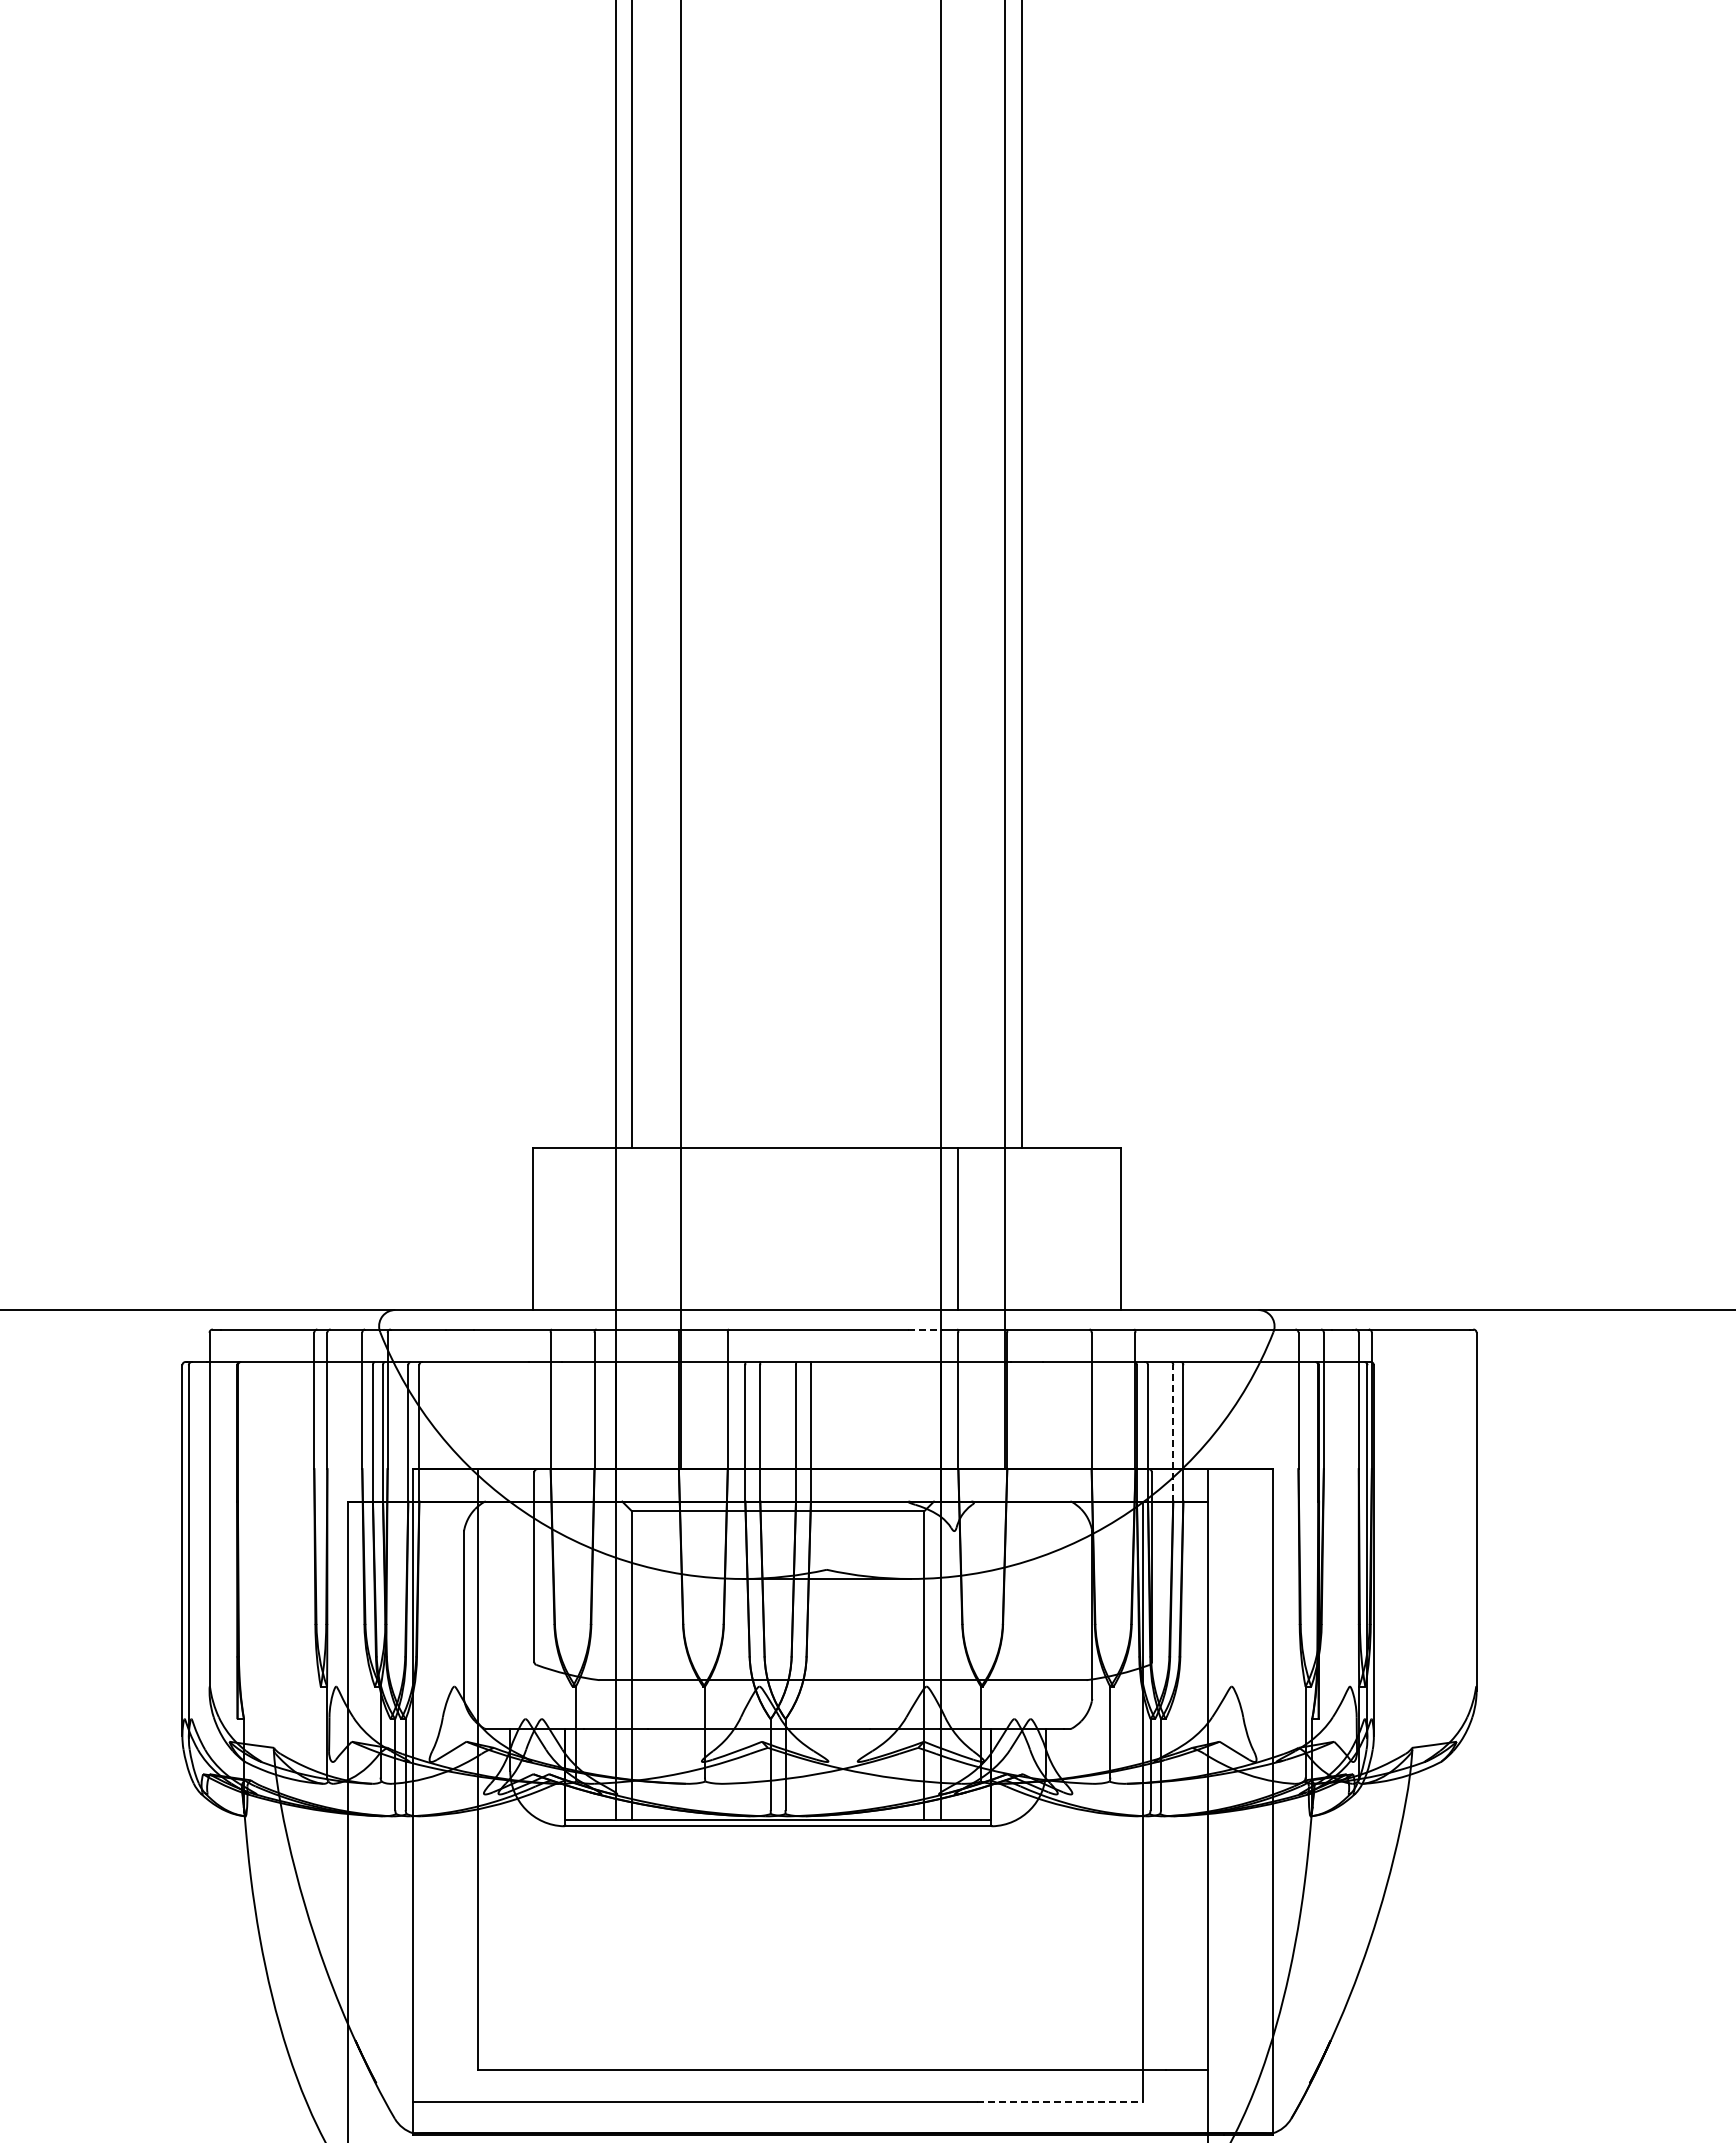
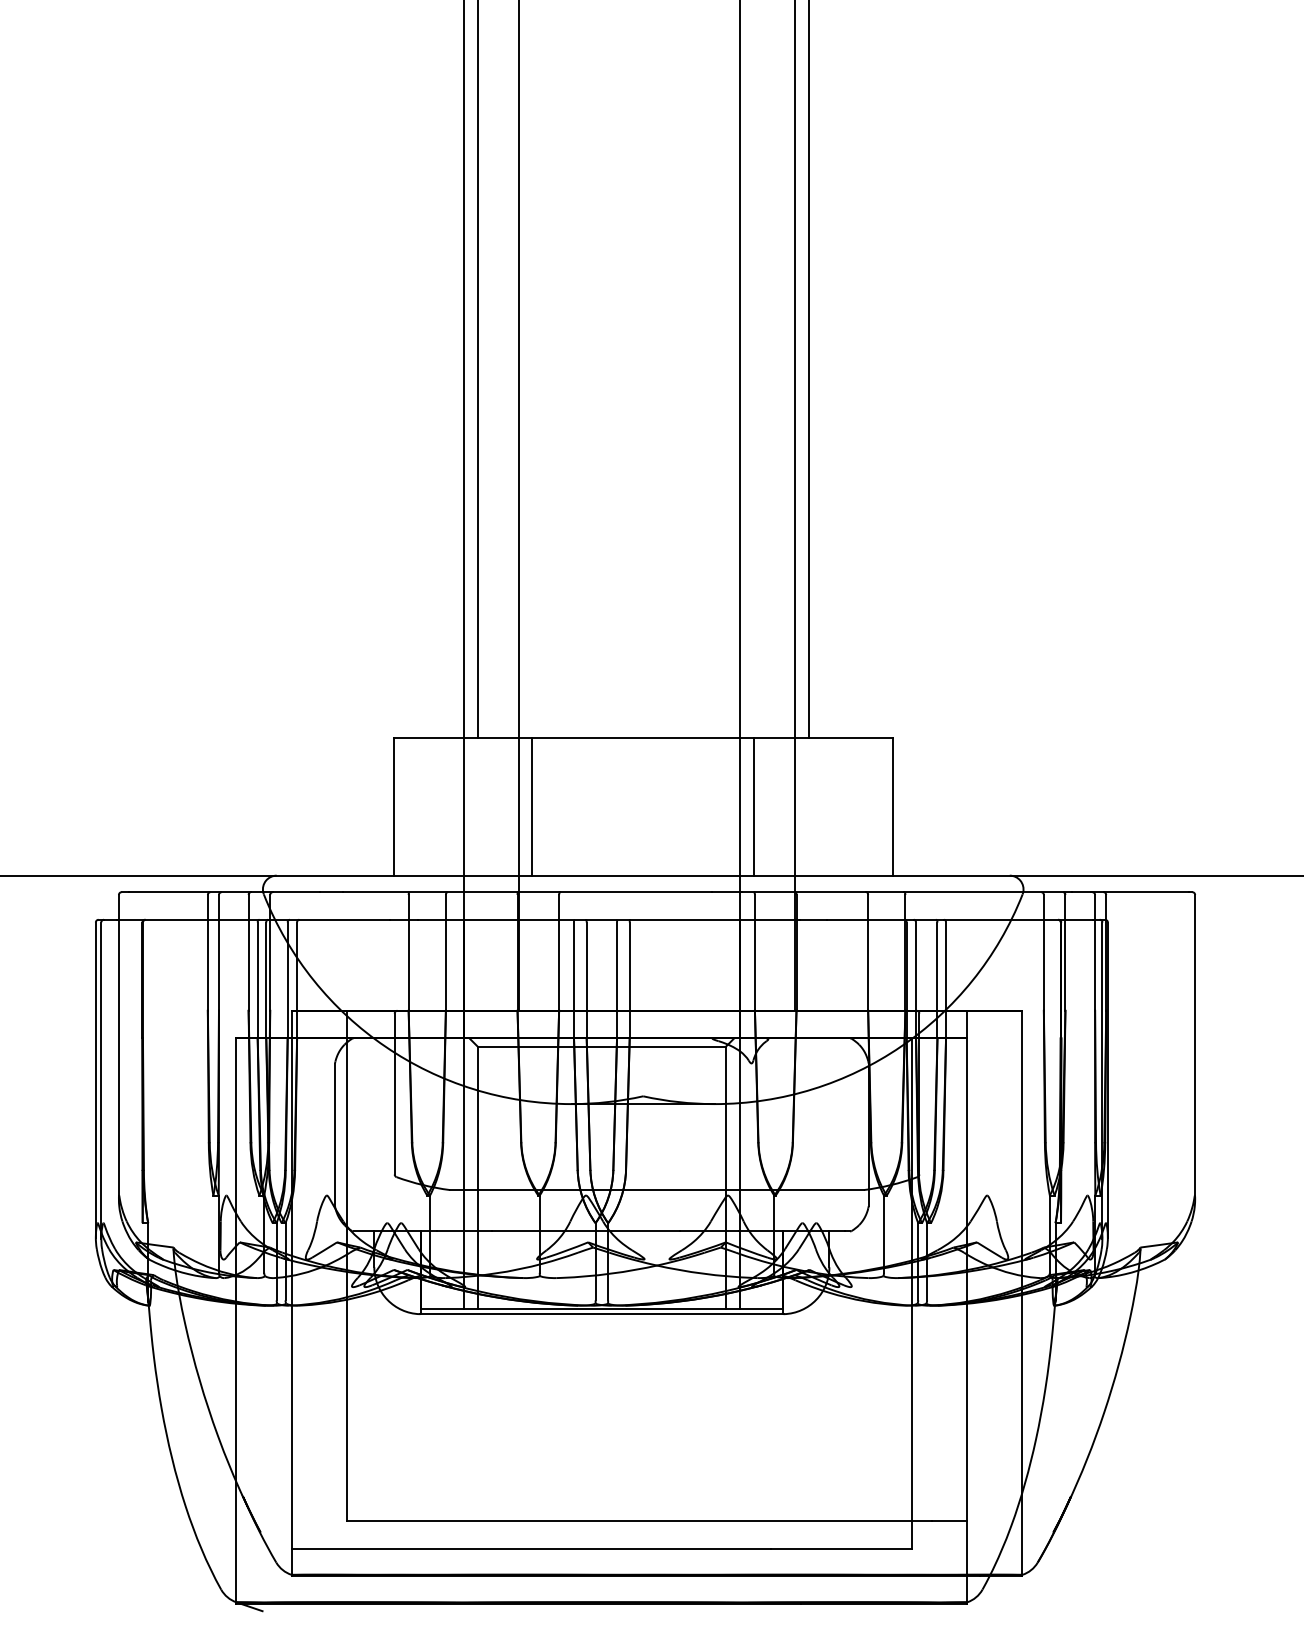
line: (696, 1228) -> (532, 806), added
line: (925, 1329) -> (727, 892), dashed -> solid
line: (1173, 1432) -> (937, 979), dashed -> solid
line: (1060, 2102) -> (841, 1548), dashed -> solid

